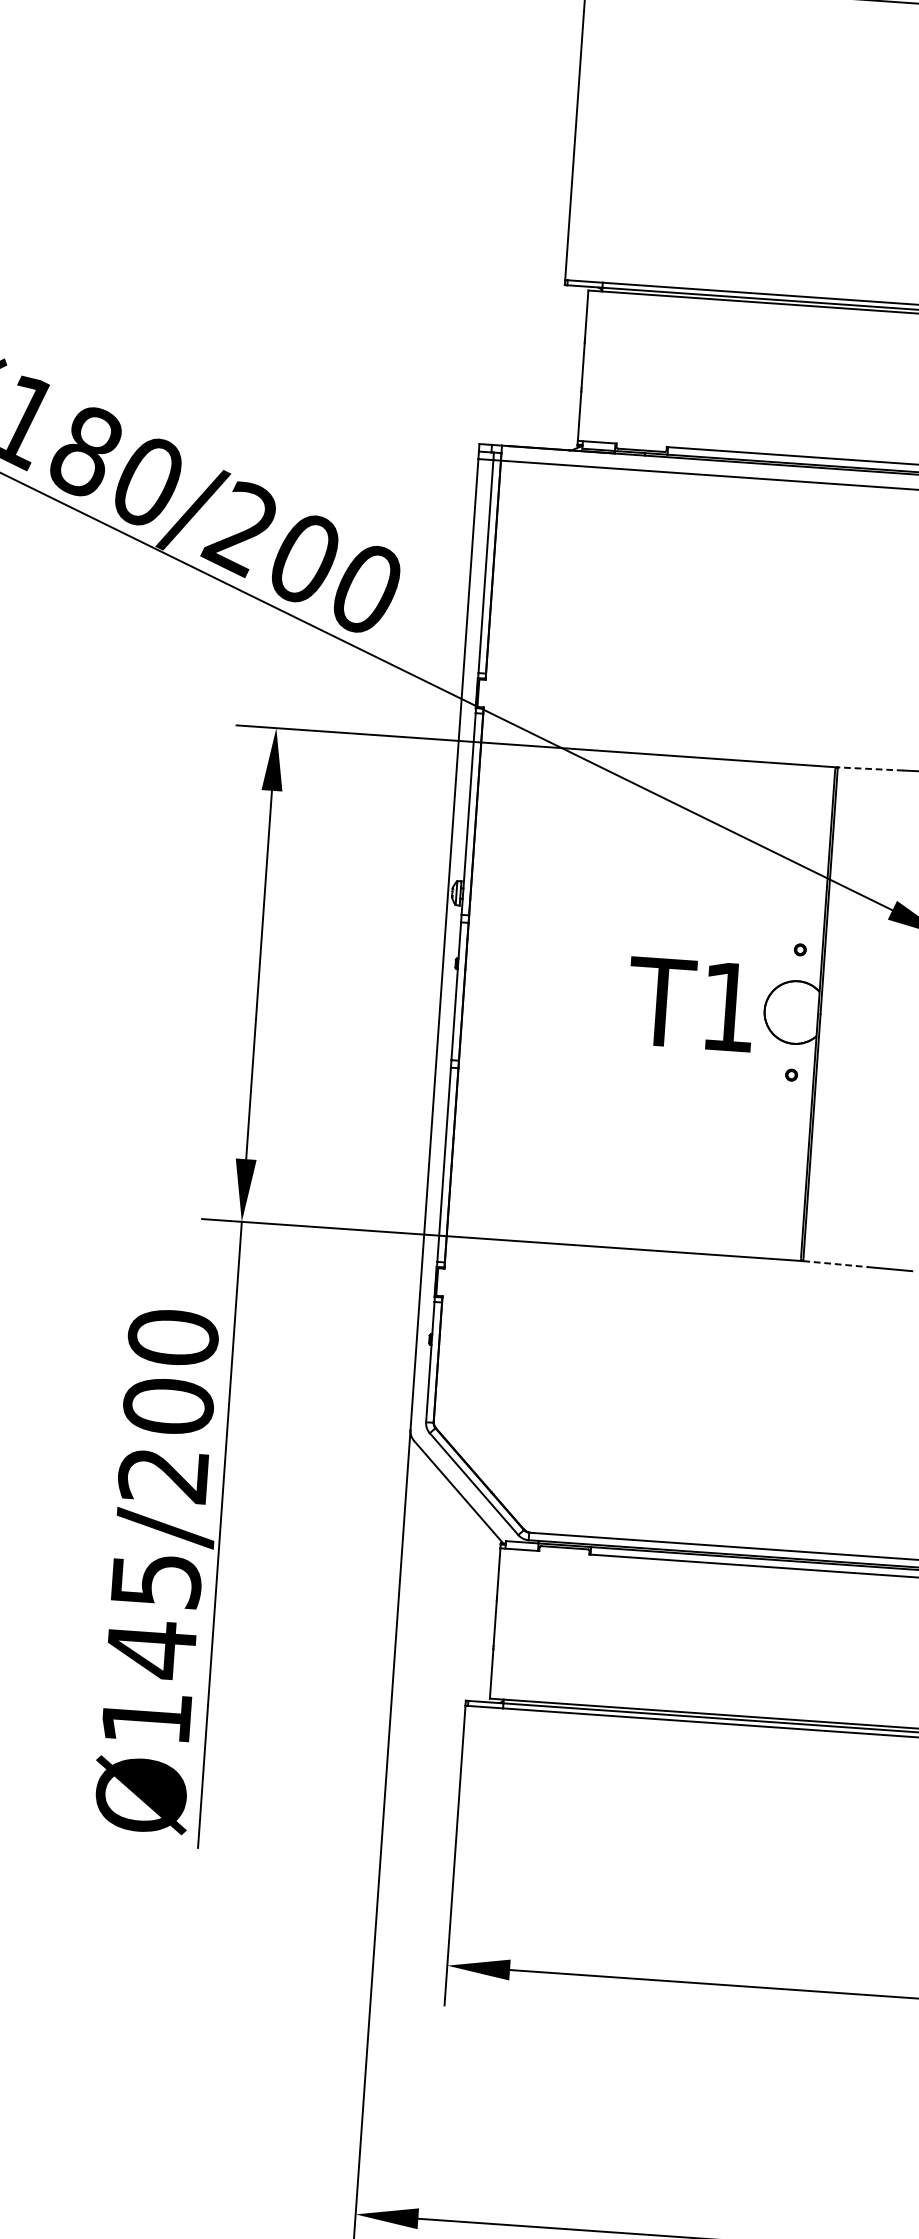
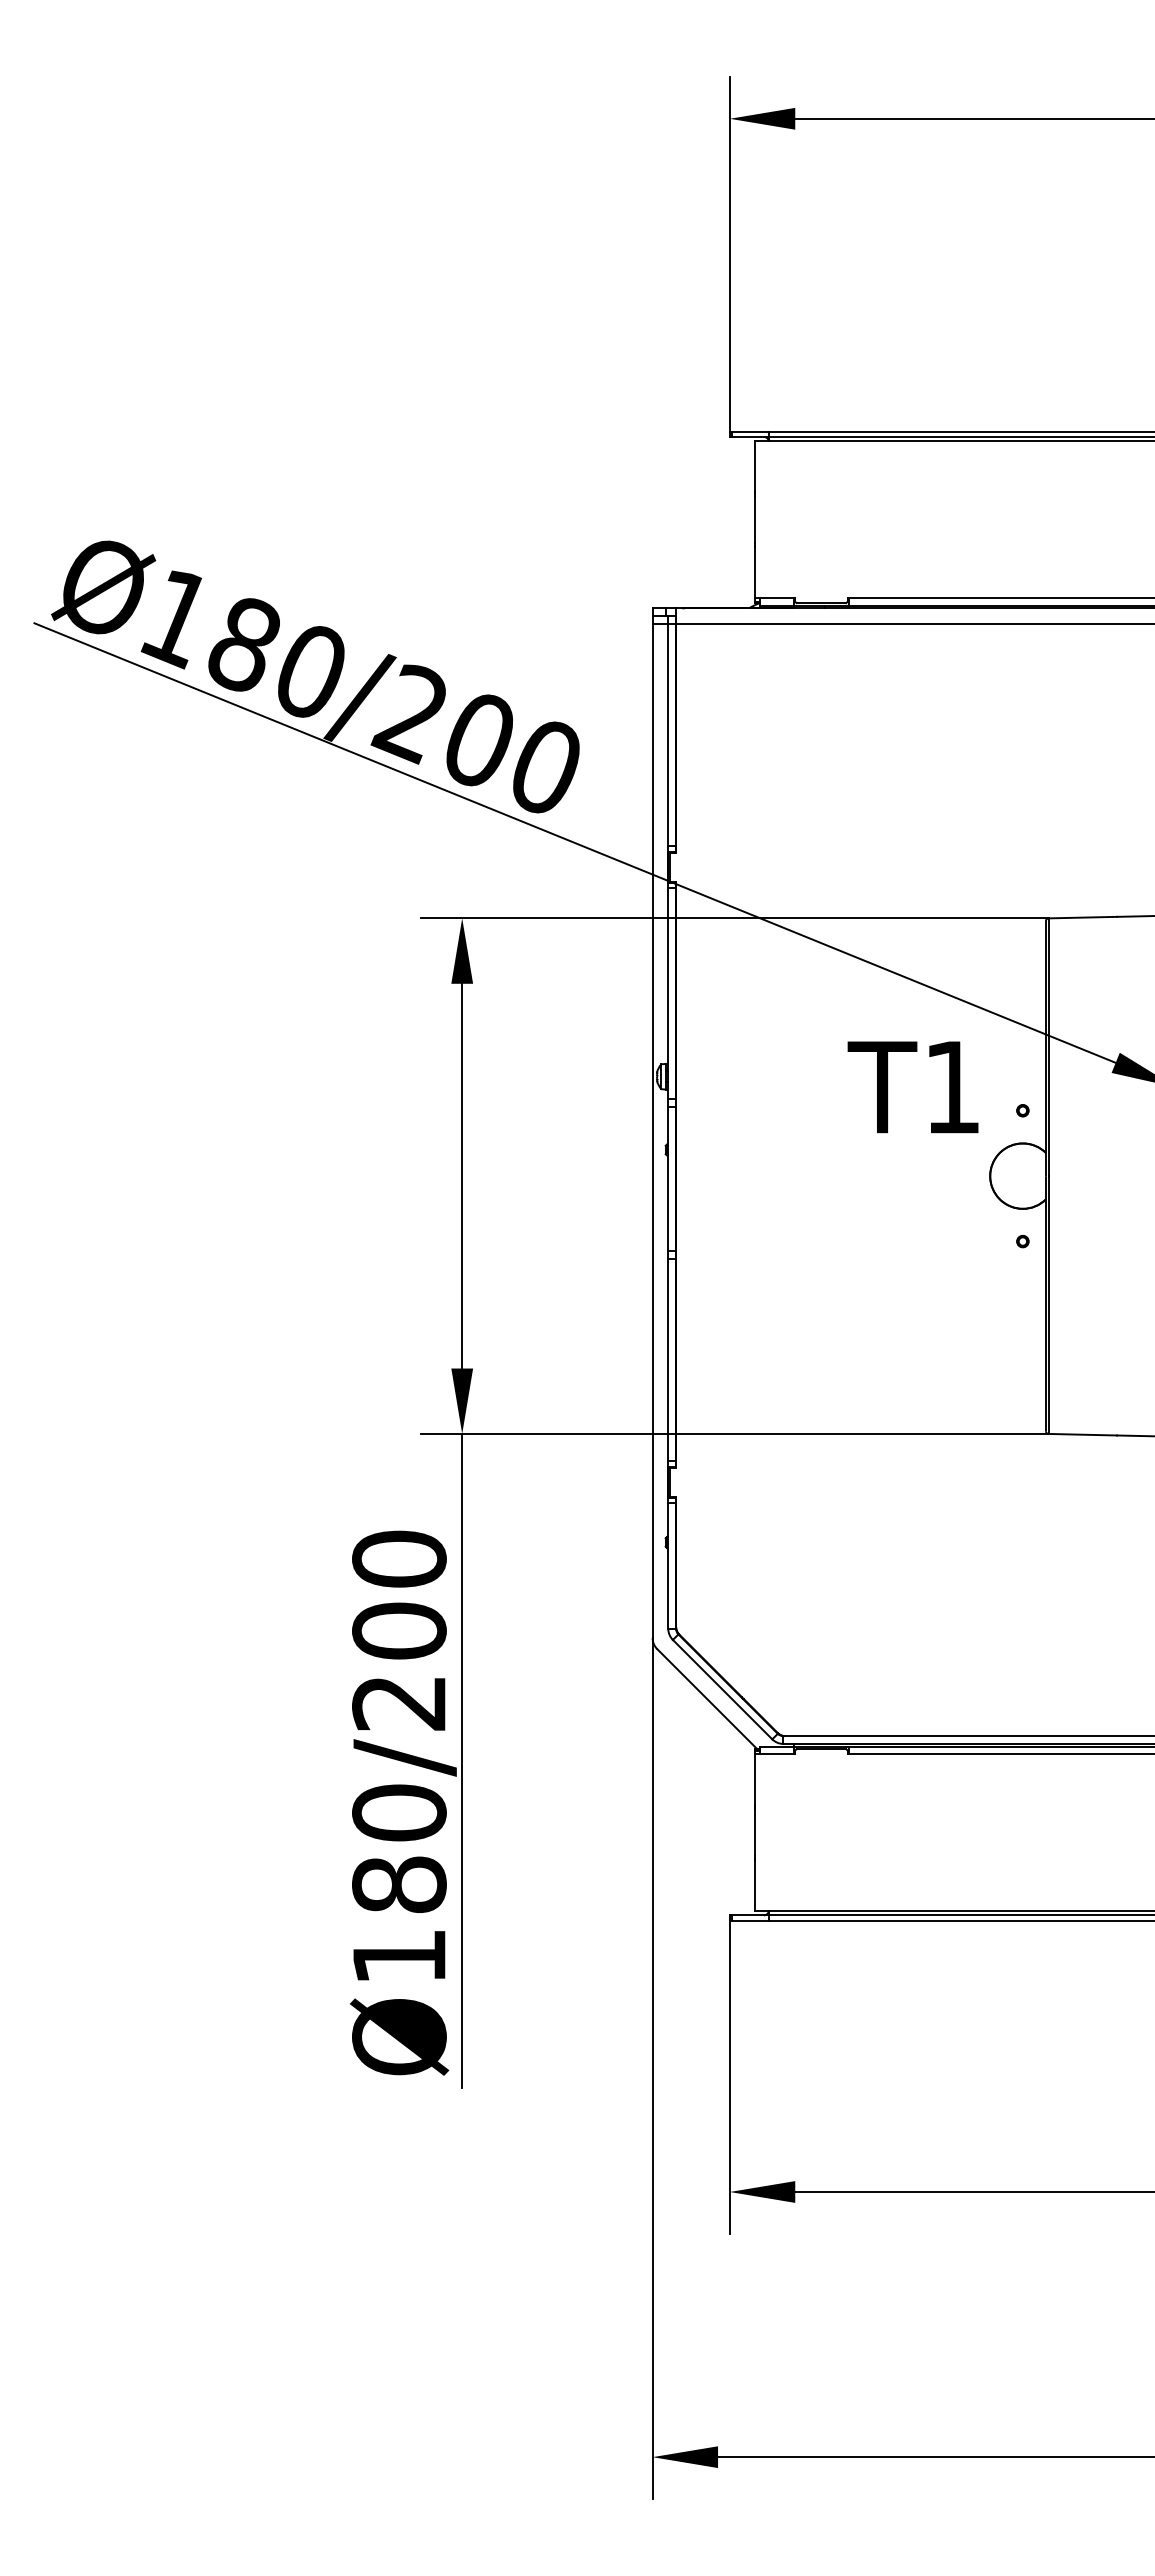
line: (870, 768) -> (1082, 917), dashed -> solid
text: (690, 1004) -> (912, 1087), moved
line: (836, 1263) -> (1083, 1434), dashed -> solid
text: (153, 1615) -> (399, 1849), Ø145/200 -> Ø180/200

